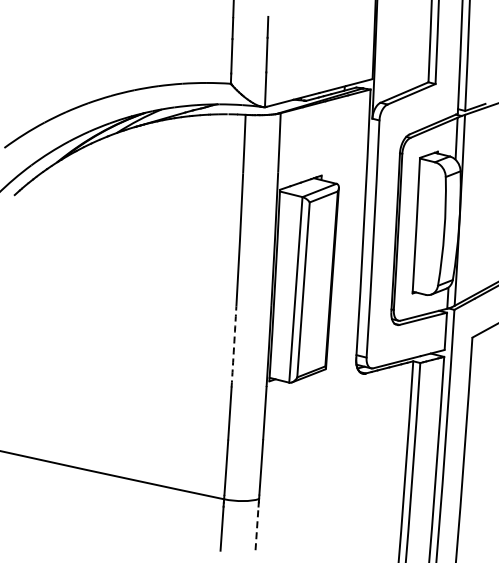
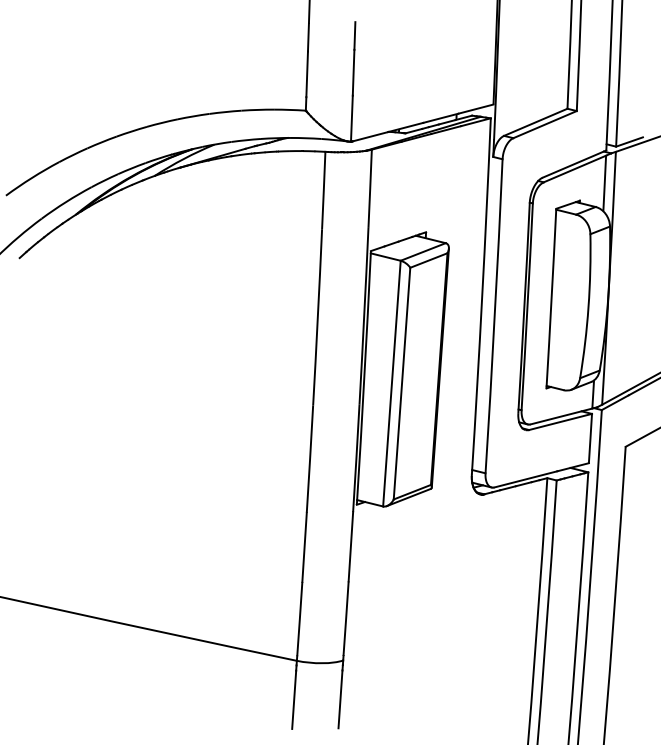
arc: (234, 347) -> (310, 459), dashed -> solid
line: (257, 528) -> (341, 699), dashed -> solid

